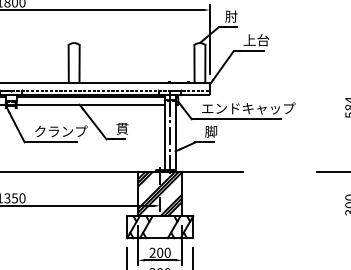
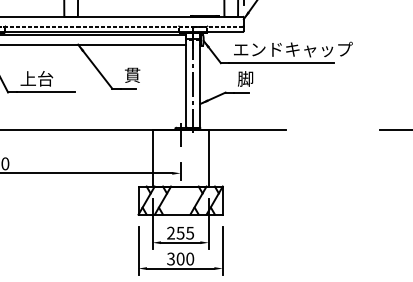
text: (60, 131) -> (53, 78), クランプ -> 上台
hatch: (160, 194) -> (181, 158), removed
text: (163, 252) -> (184, 232), 200 -> 255

